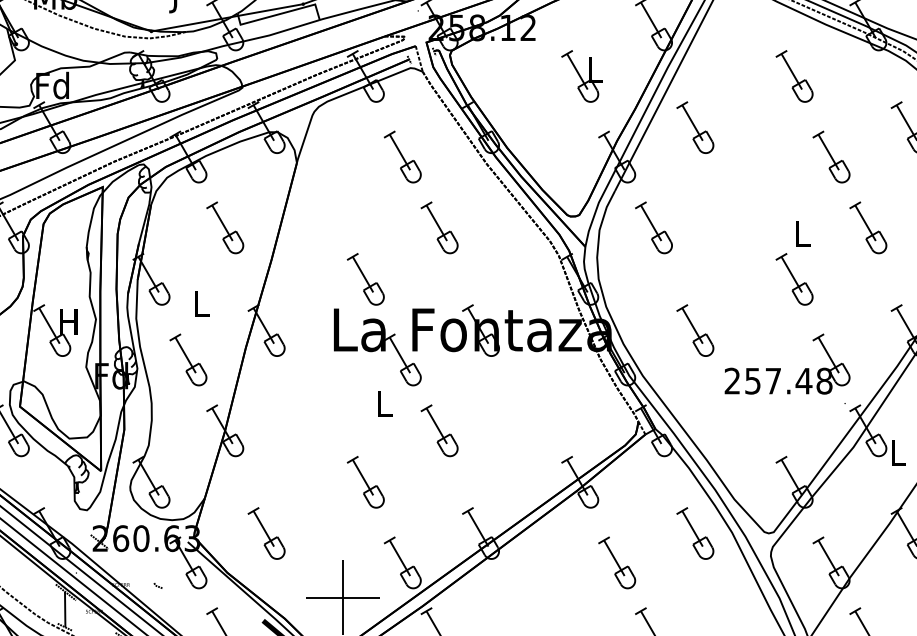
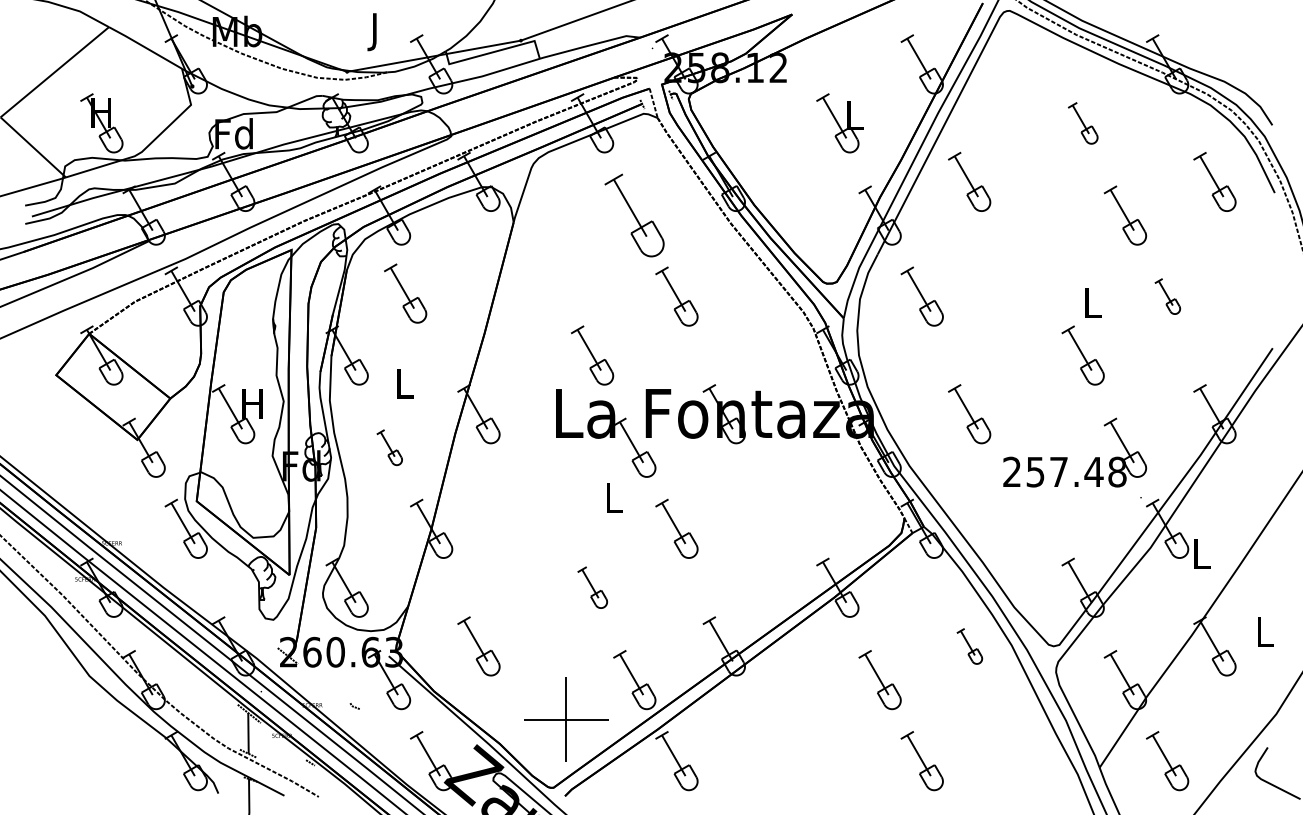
part: (793, 76) -> (1082, 123), size x0.7
part: (402, 156) -> (634, 215), size x1.4
part: (225, 227) -> (405, 293), moved
part: (868, 227) -> (1167, 296), size x0.6
part: (188, 359) -> (389, 447), size x0.6
part: (365, 482) -> (592, 587), size x0.7
part: (695, 533) -> (969, 646), size x0.6

